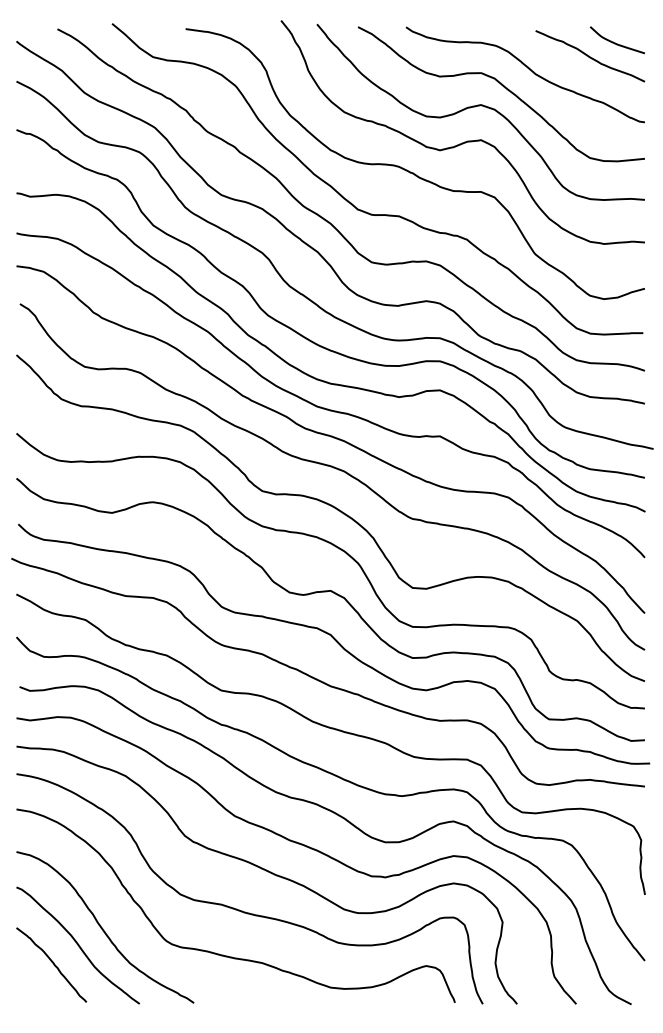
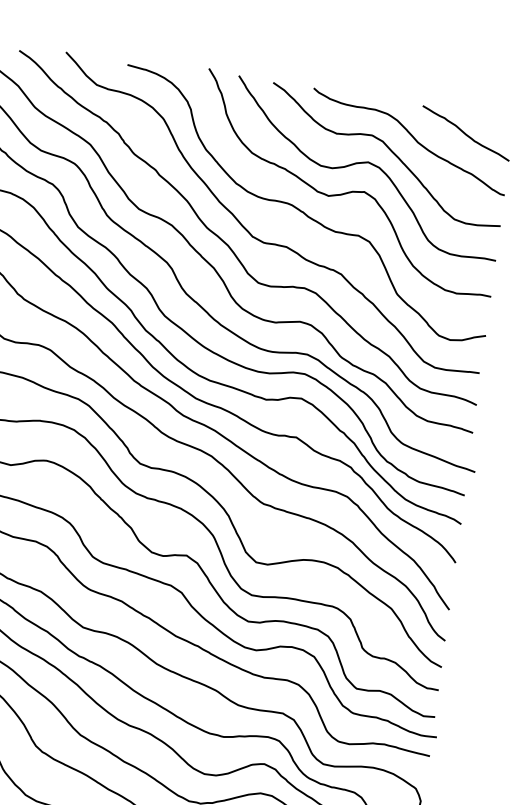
curve: (615, 42) -> (488, 124), removed

